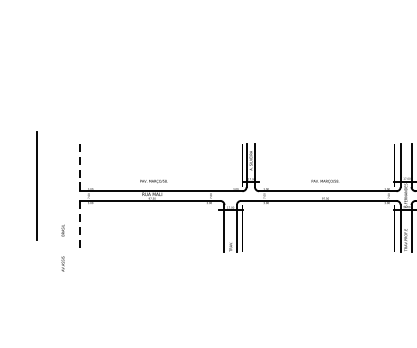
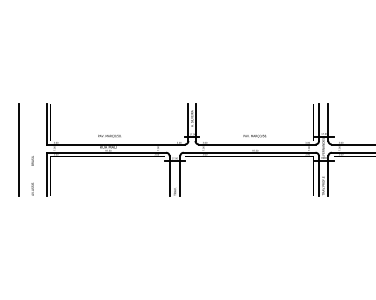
line: (79, 167) -> (46, 124), dashed -> solid
line: (36, 185) -> (18, 149), moved
line: (79, 226) -> (46, 174), dashed -> solid
text: (62, 247) -> (32, 175), moved

